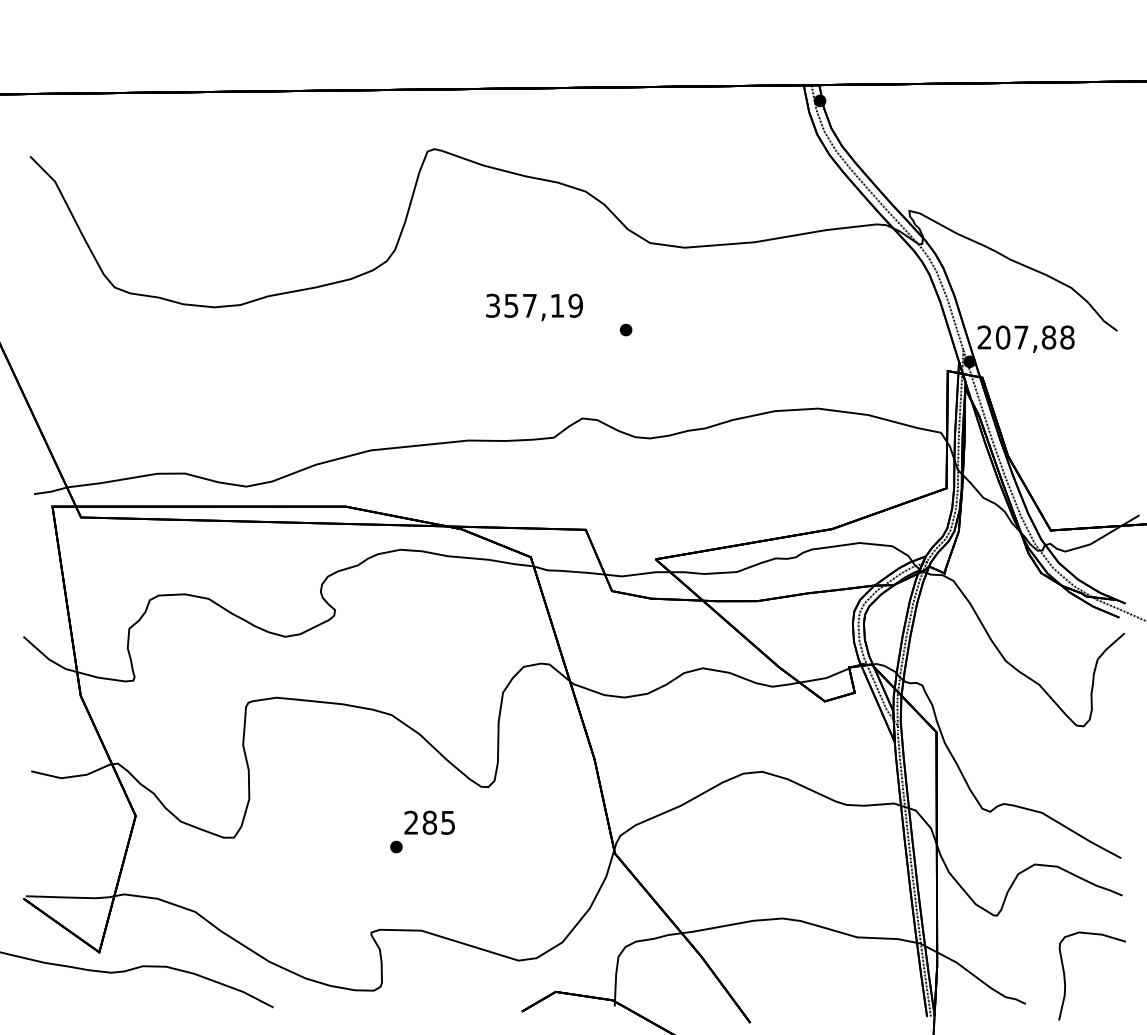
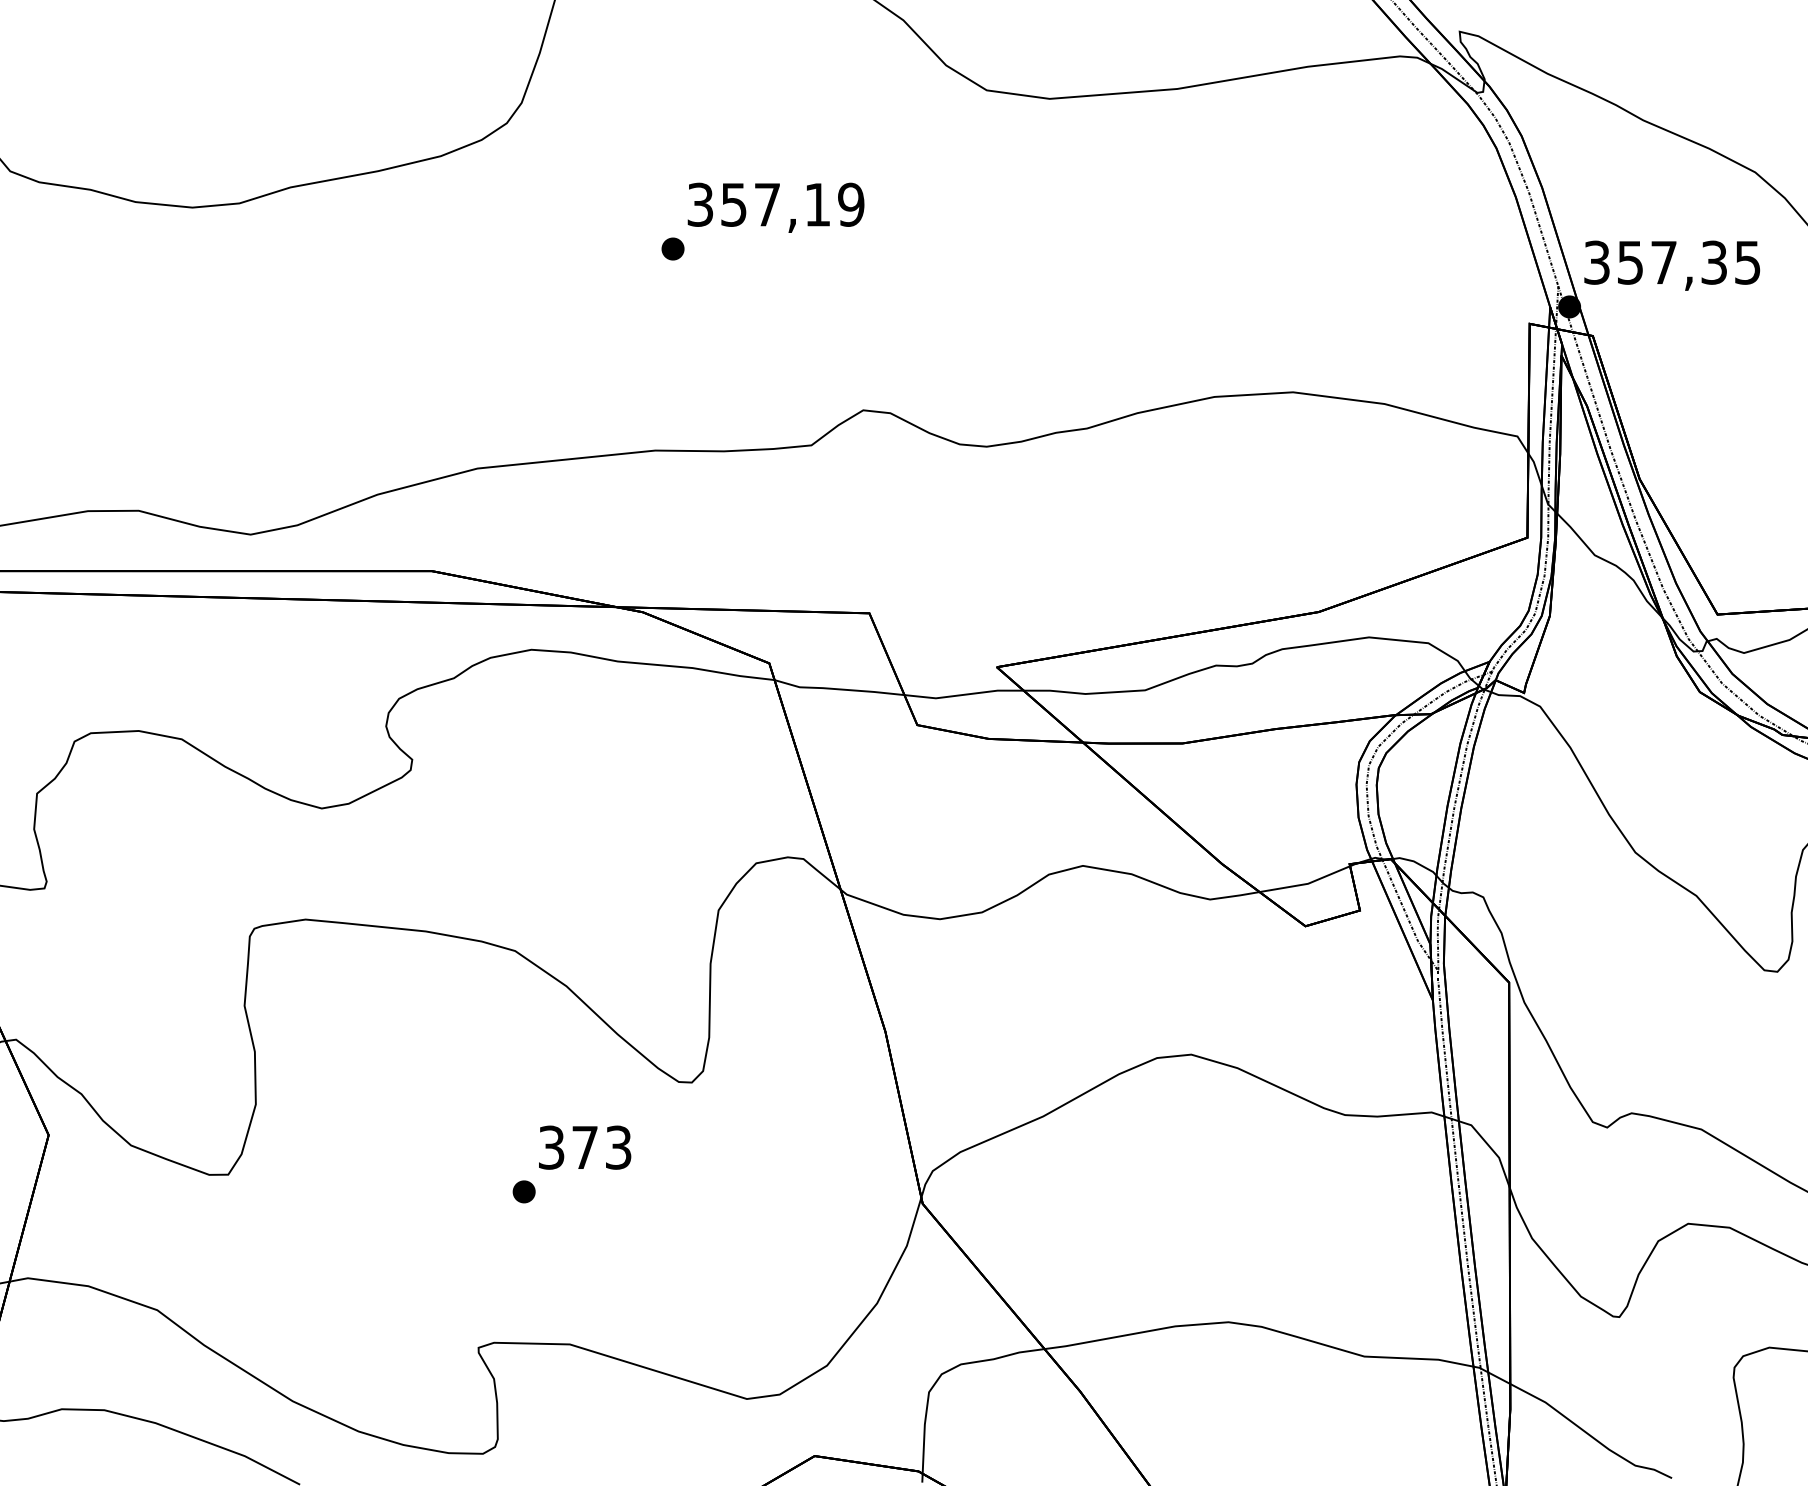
part: (625, 329) -> (671, 248), moved
text: (1025, 337) -> (1671, 262), 207,88 -> 357,35
text: (429, 822) -> (584, 1147), 285 -> 373

